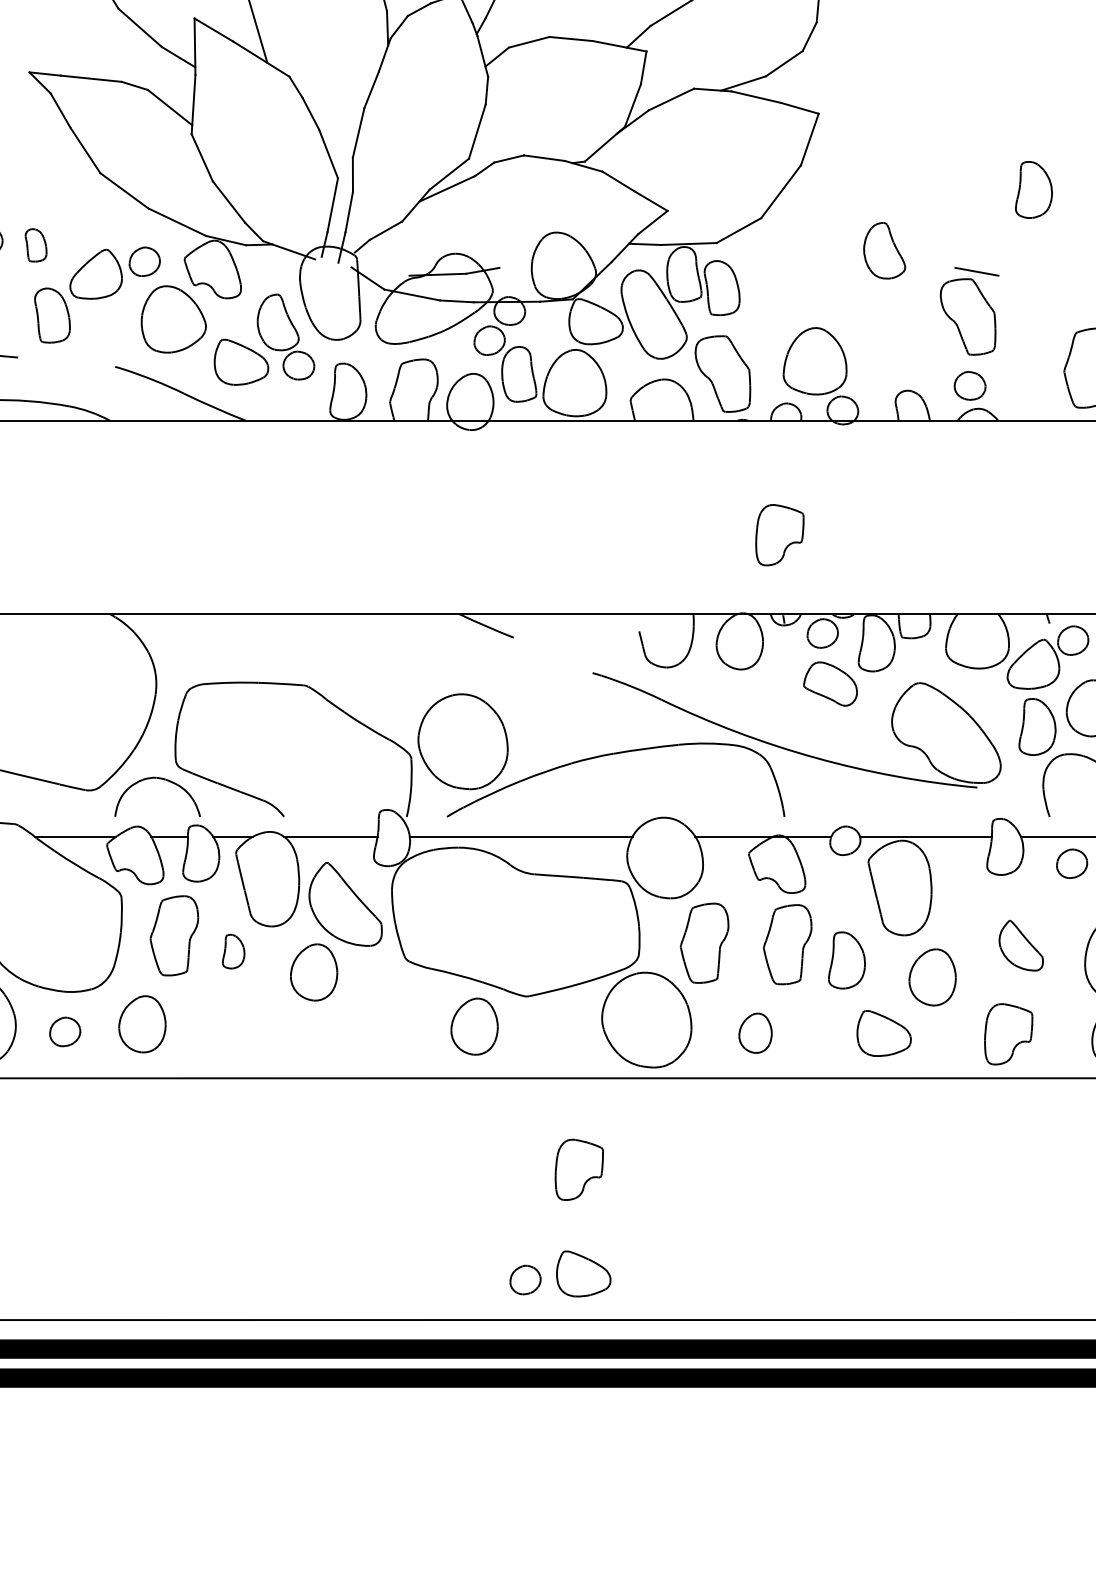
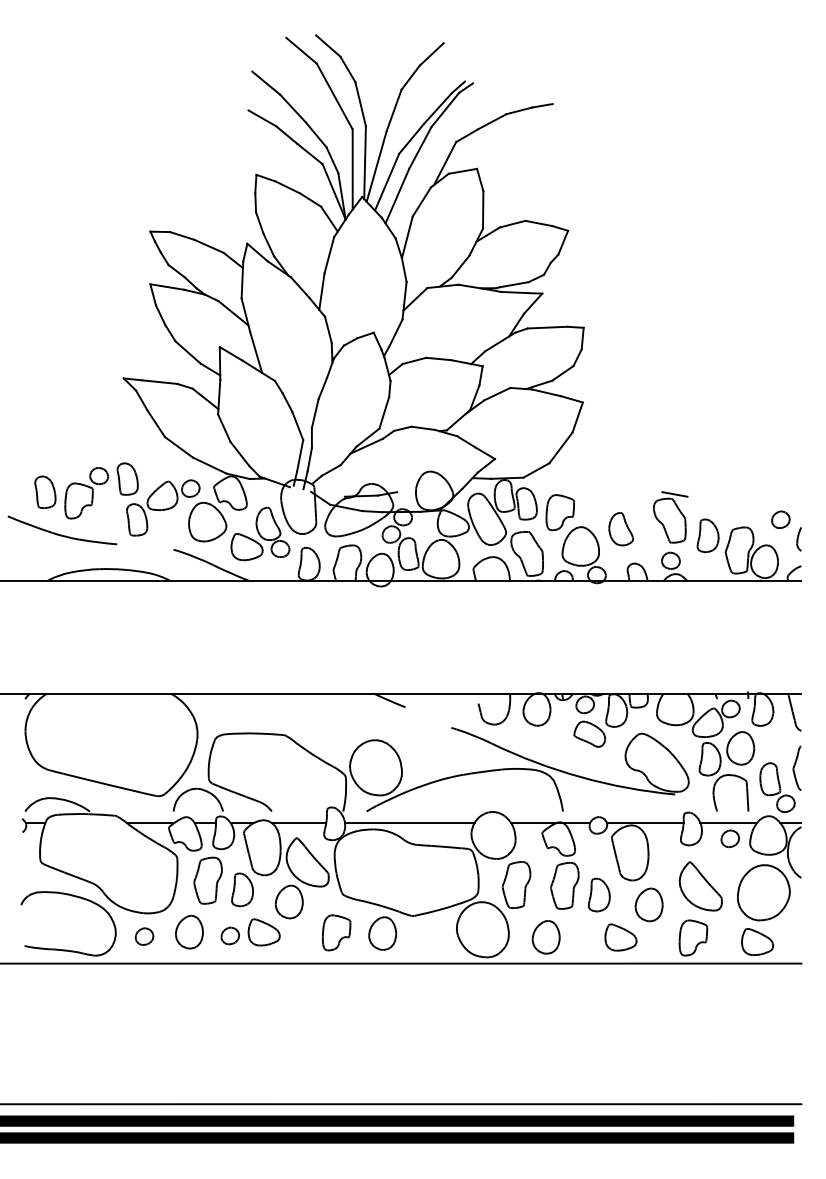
part: (1032, 189) -> (707, 535), moved
part: (35, 244) -> (127, 478), size x1.67
part: (885, 251) -> (621, 529), moved
part: (778, 534) -> (559, 512), moved
part: (1020, 945) -> (700, 886), size x1.67
part: (233, 950) -> (242, 889), size x1.67
part: (754, 1033) -> (545, 937), size x1.43
part: (579, 1169) -> (336, 932), moved
part: (560, 1274) -> (250, 932), moved

